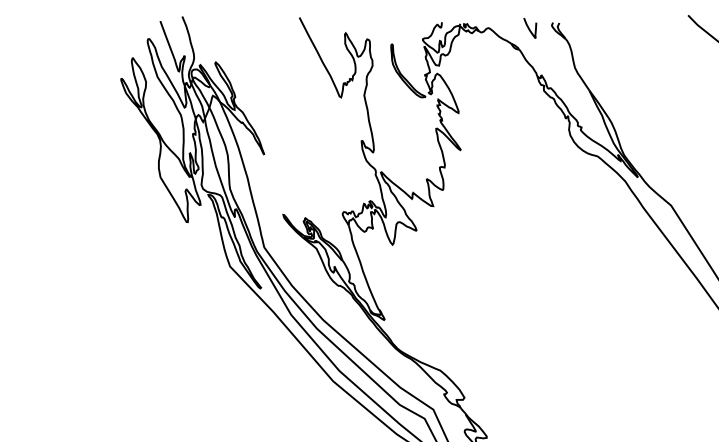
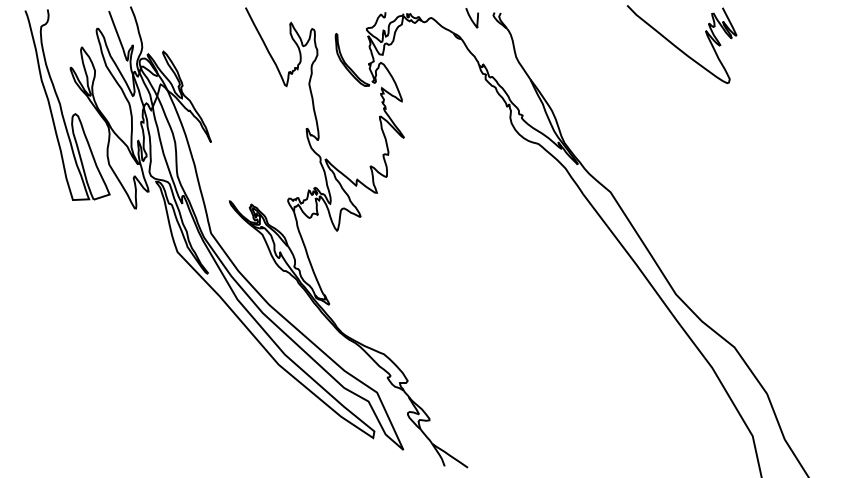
part: (111, 117) -> (61, 105), added

